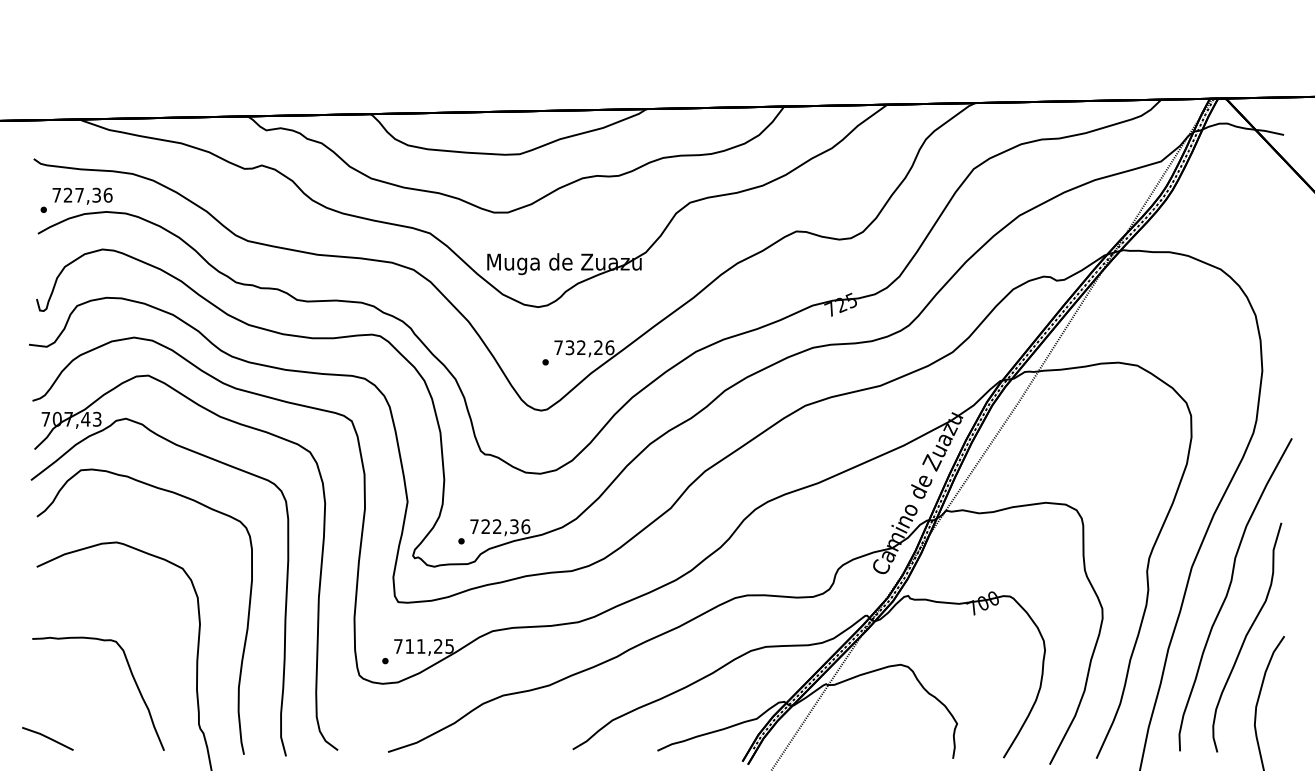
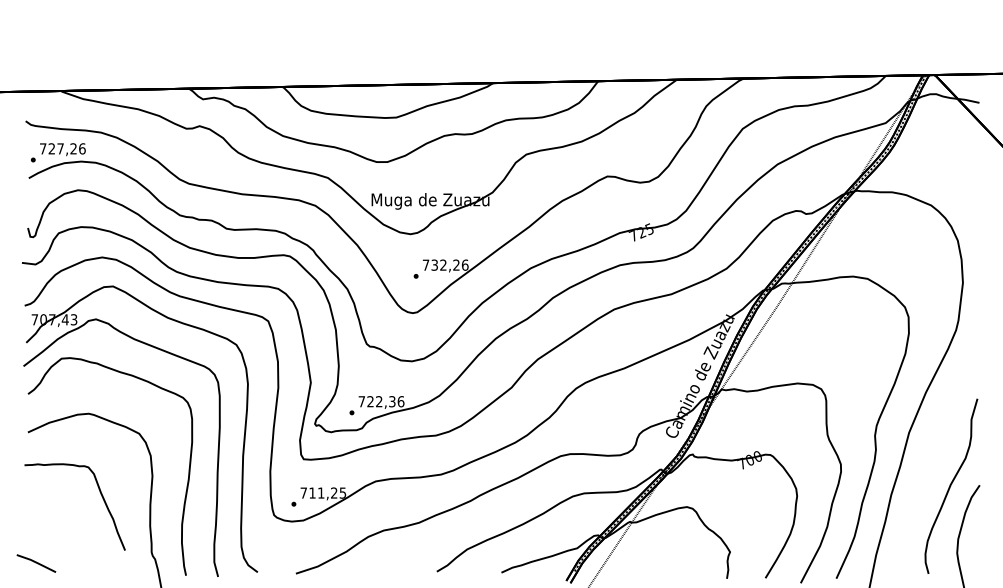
text: (96, 195) -> (73, 149), 727,36 -> 727,26
curve: (1228, 593) -> (937, 452), removed
curve: (133, 680) -> (101, 496), moved

